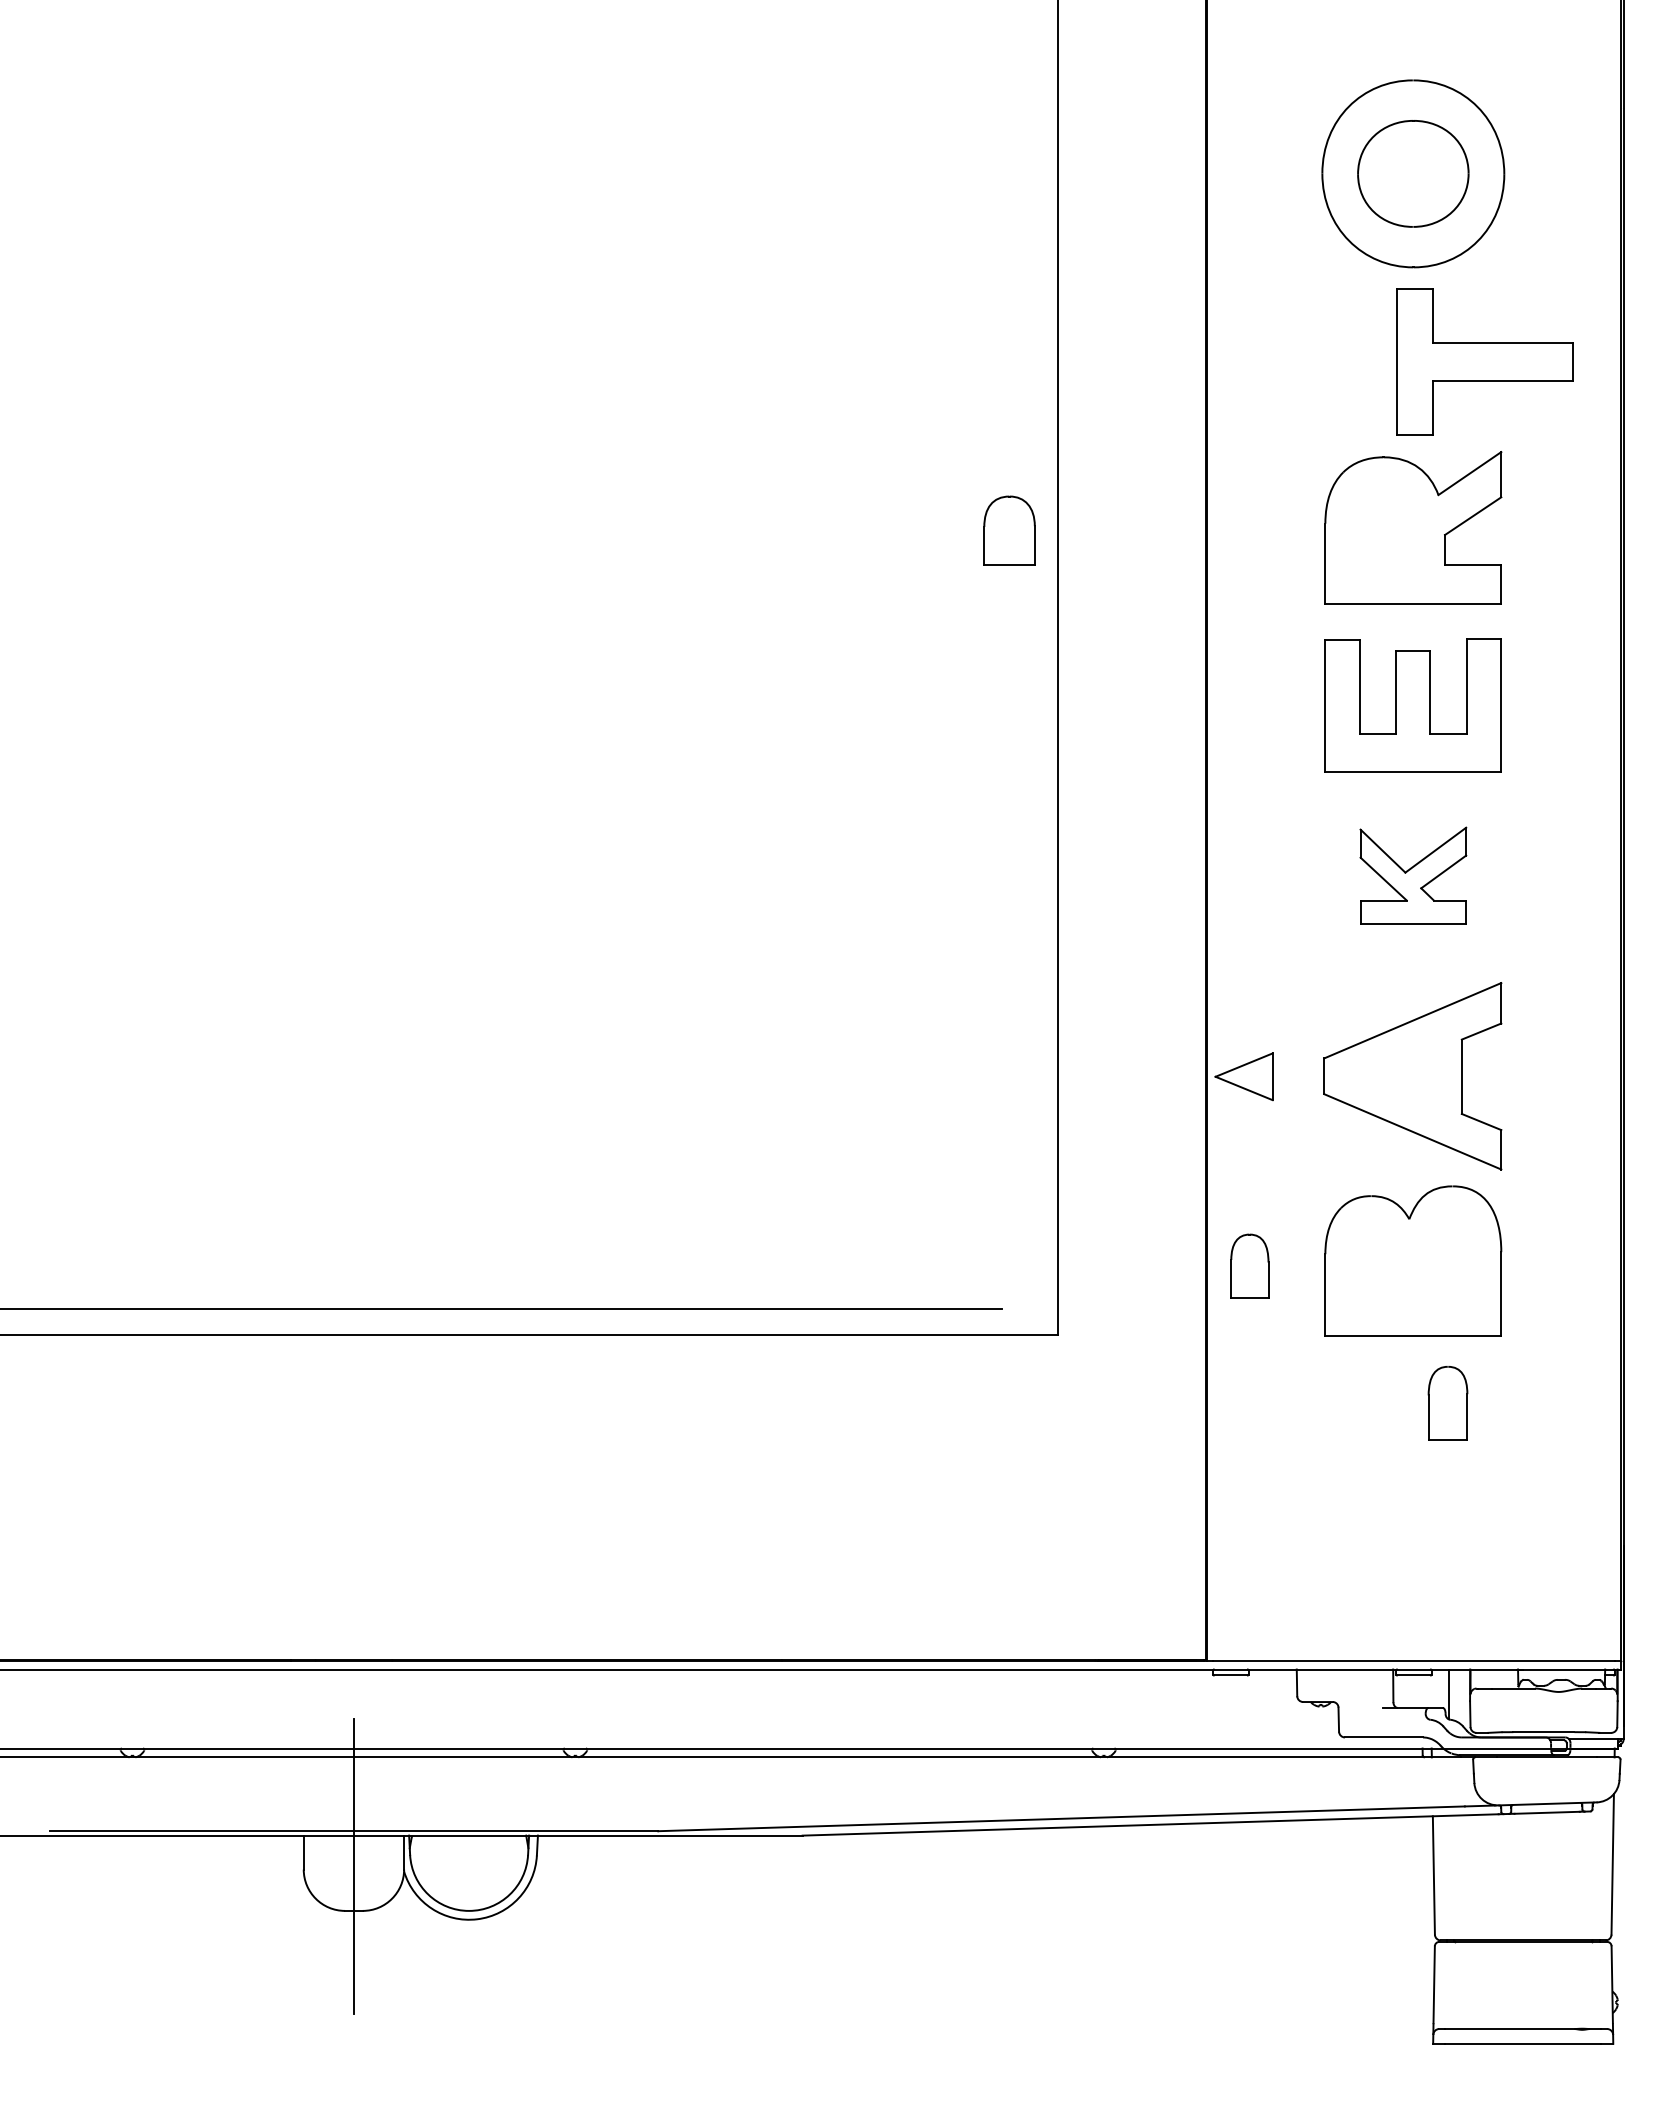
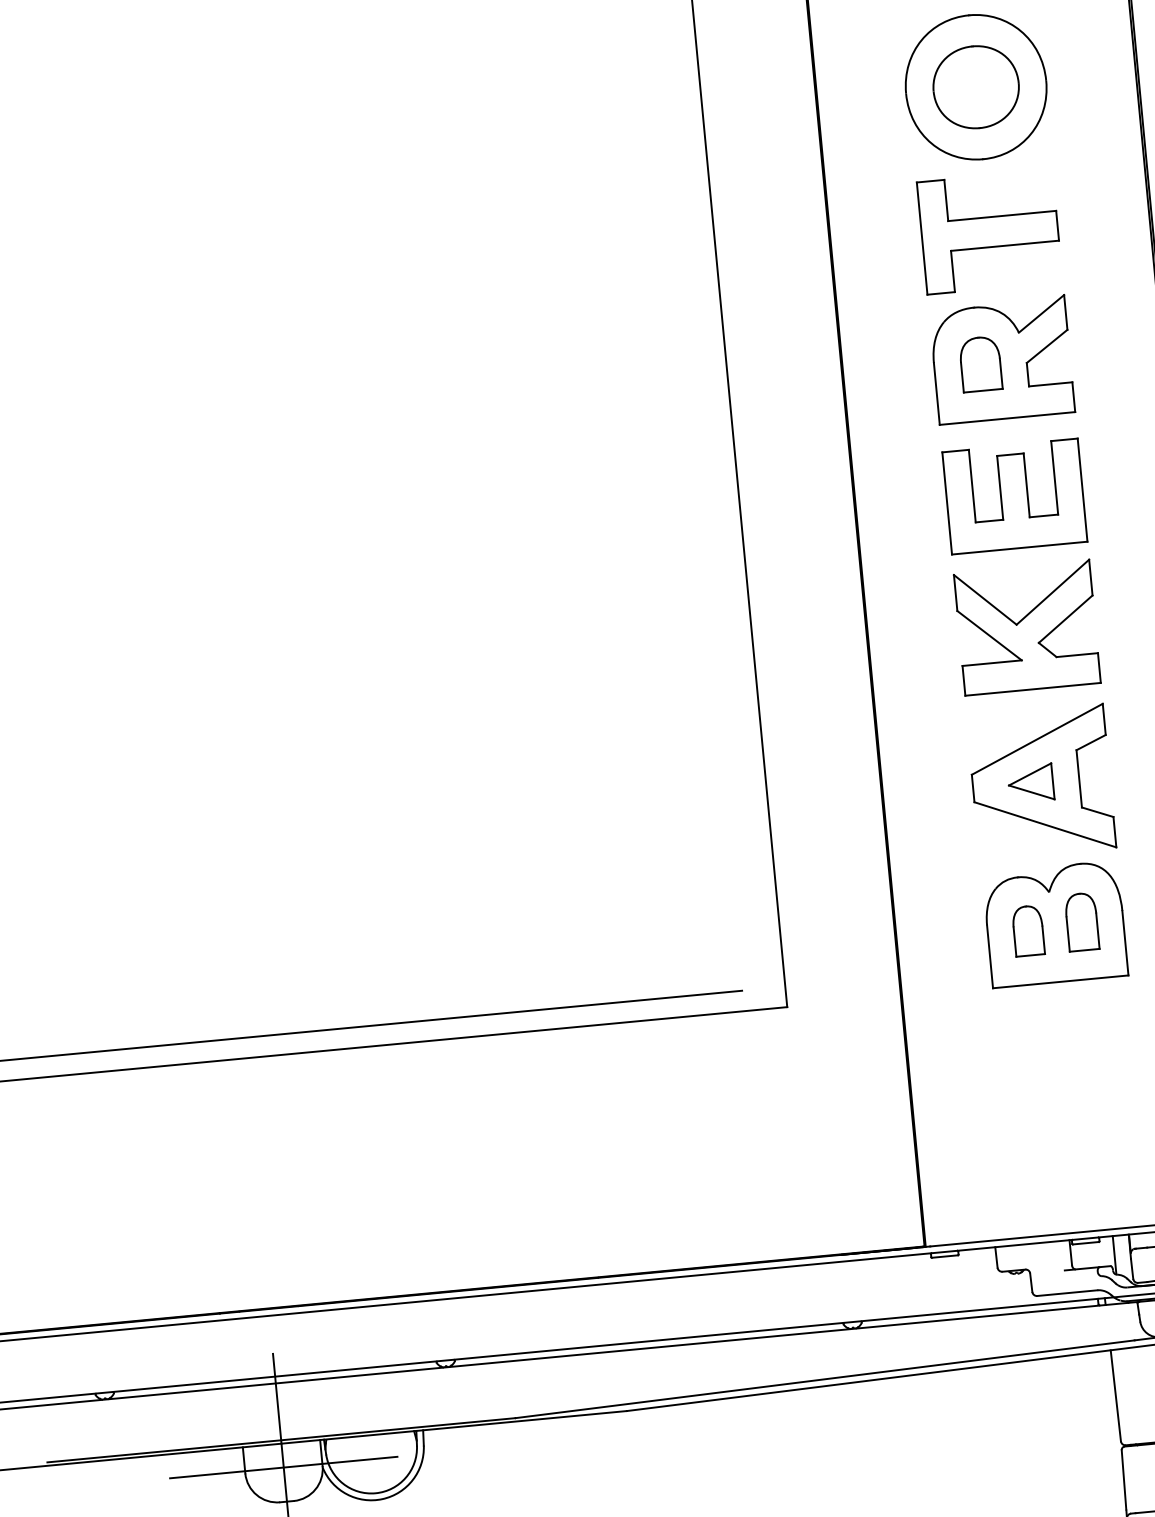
part: (1484, 361) -> (989, 231), moved
part: (1009, 530) -> (980, 363), moved
part: (1413, 875) -> (1027, 627), size x1.67
part: (1243, 1076) -> (1030, 783), moved
part: (1249, 1265) -> (1028, 930), moved
part: (1447, 1403) -> (1081, 922), moved
line: (353, 1866) -> (283, 1467), added

